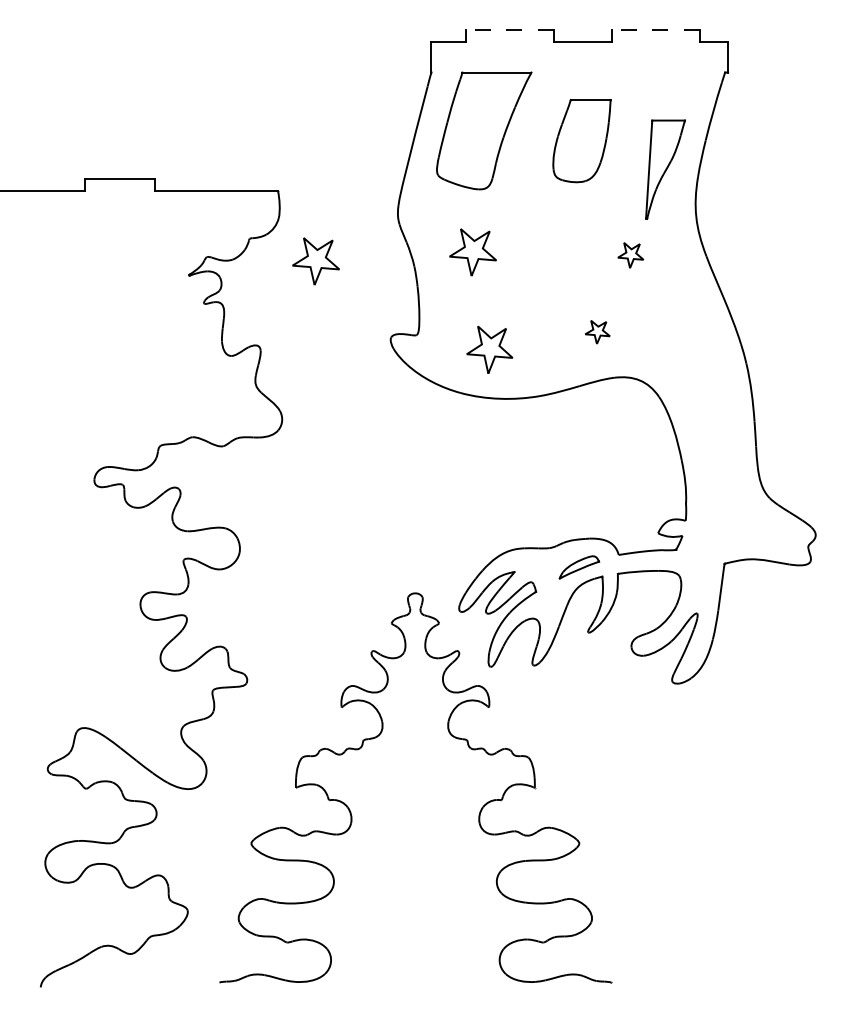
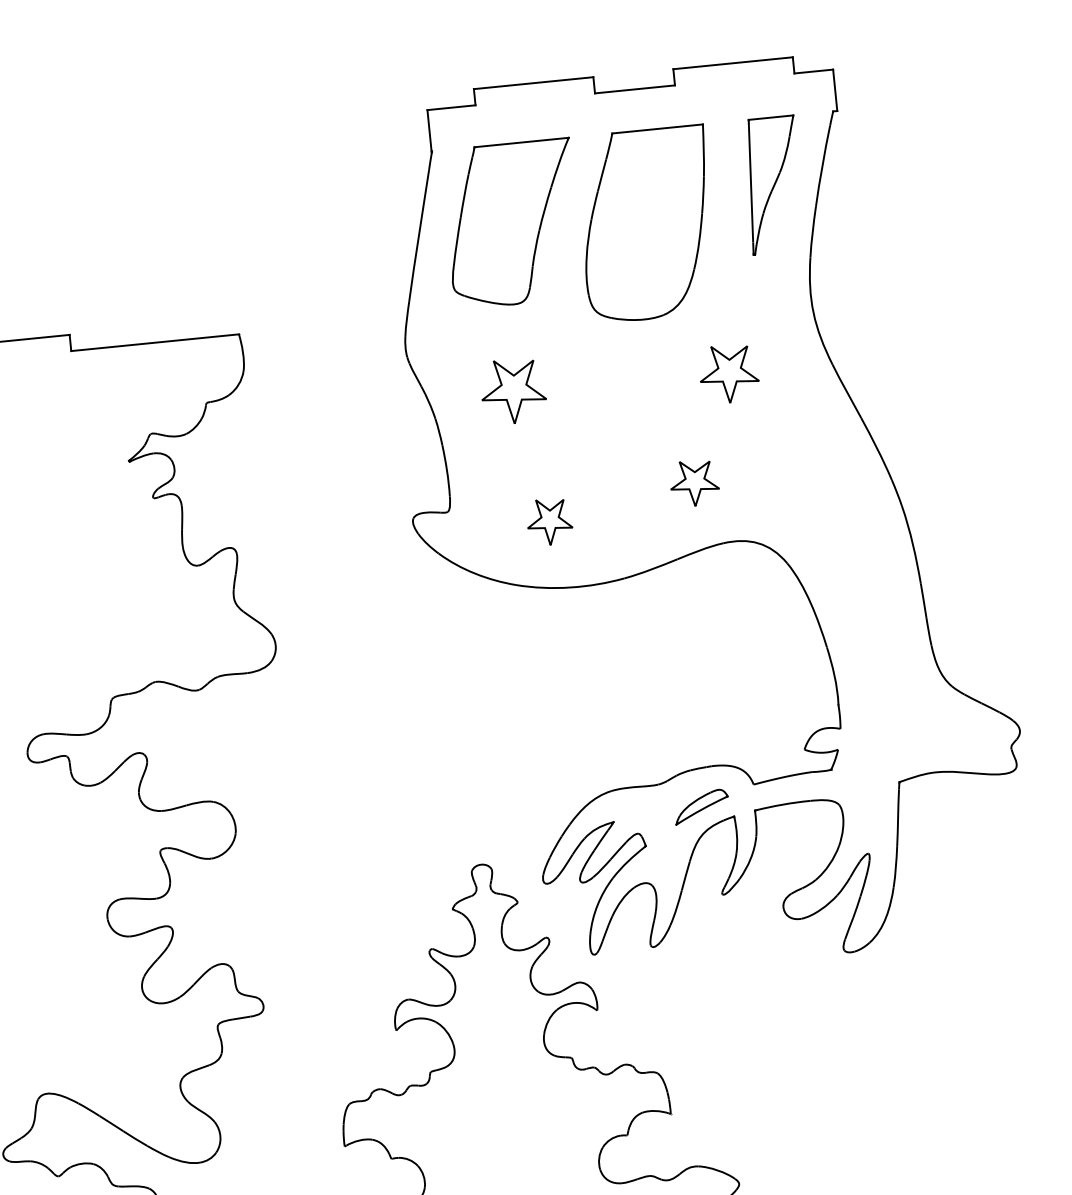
line: (509, 30) -> (533, 83), dashed -> solid
line: (656, 30) -> (733, 63), dashed -> solid
part: (581, 140) -> (646, 223), size x1.67
part: (665, 169) -> (773, 184), moved
part: (630, 255) -> (728, 374), size x1.67
part: (315, 261) -> (299, 425), removed
part: (597, 332) -> (694, 483), size x1.43
part: (489, 349) -> (549, 521), size x0.71

